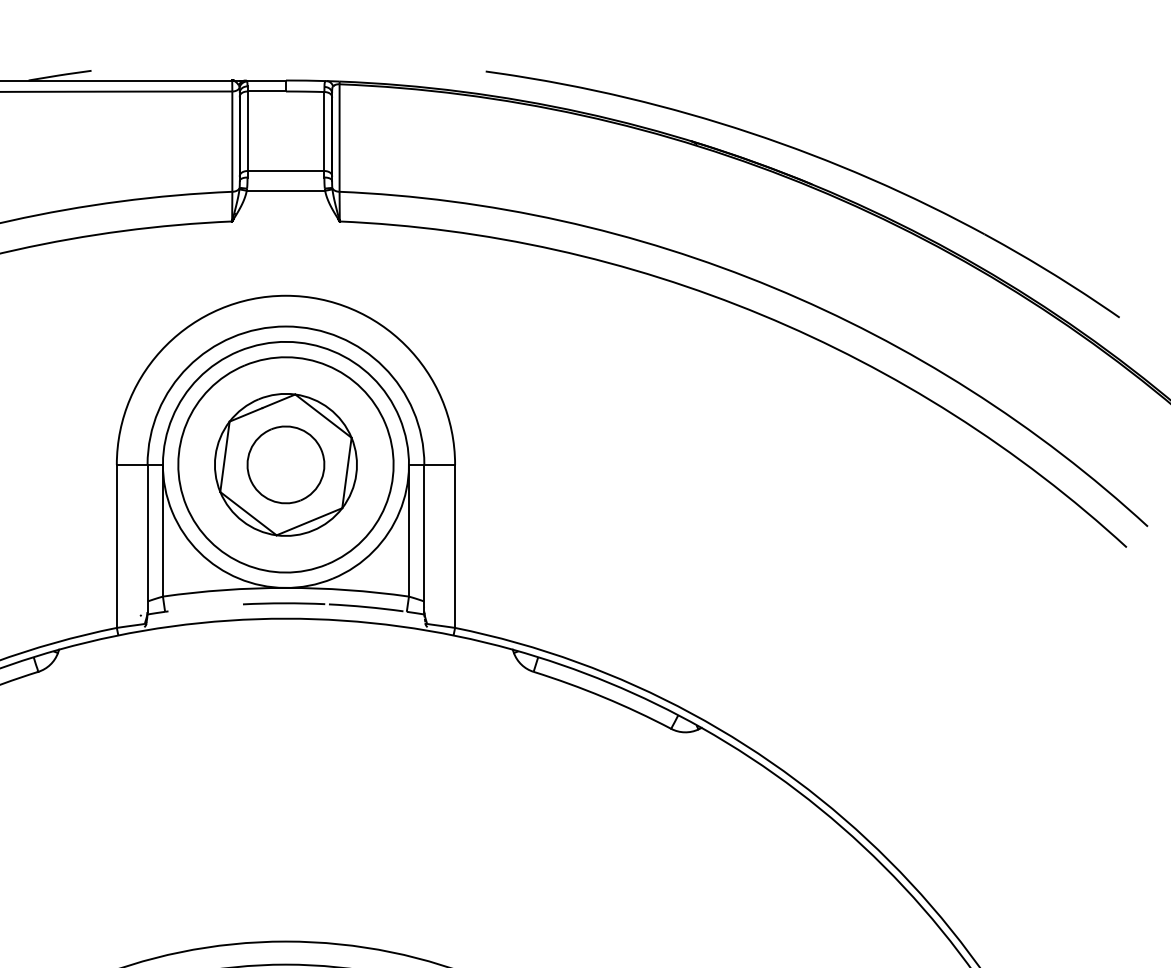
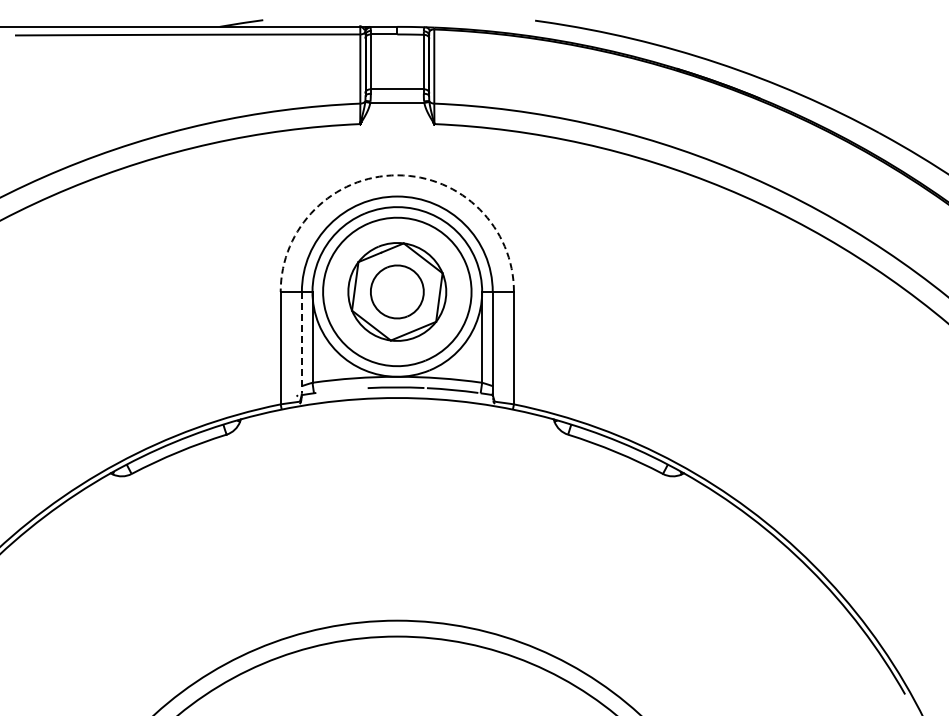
arc: (286, 296) -> (397, 175), solid -> dashed
line: (147, 538) -> (301, 342), solid -> dashed

